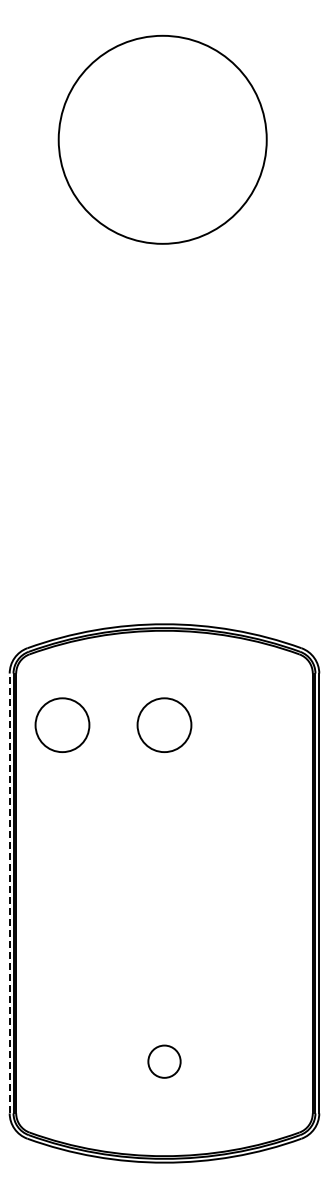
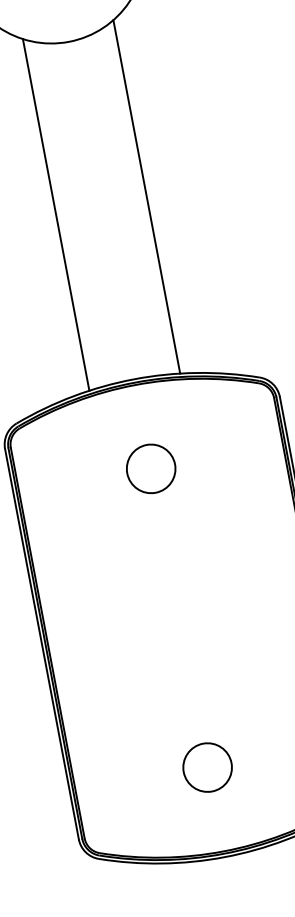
line: (215, 428) -> (146, 196), added
line: (113, 429) -> (56, 214), added
circle: (62, 724) -> (60, 485), removed
line: (9, 893) -> (41, 644), dashed -> solid
circle: (164, 1061) -> (207, 767), size x1.67

